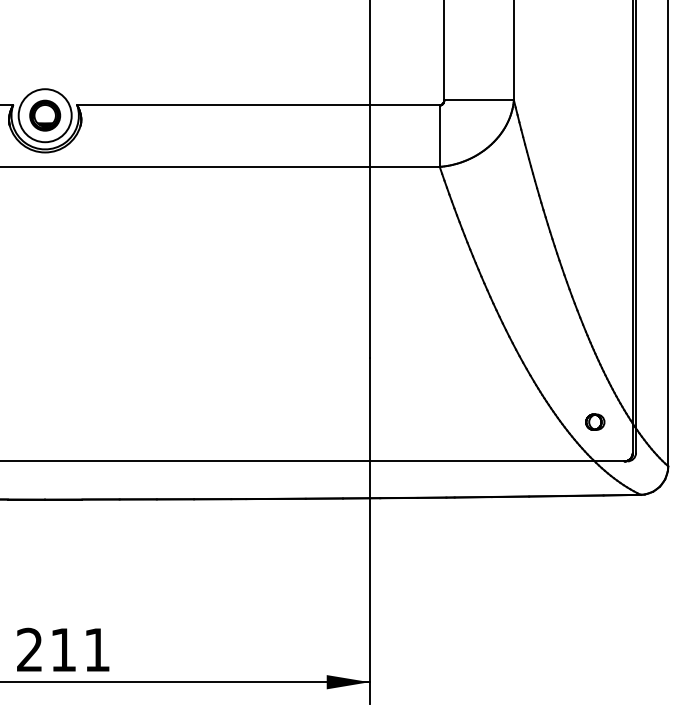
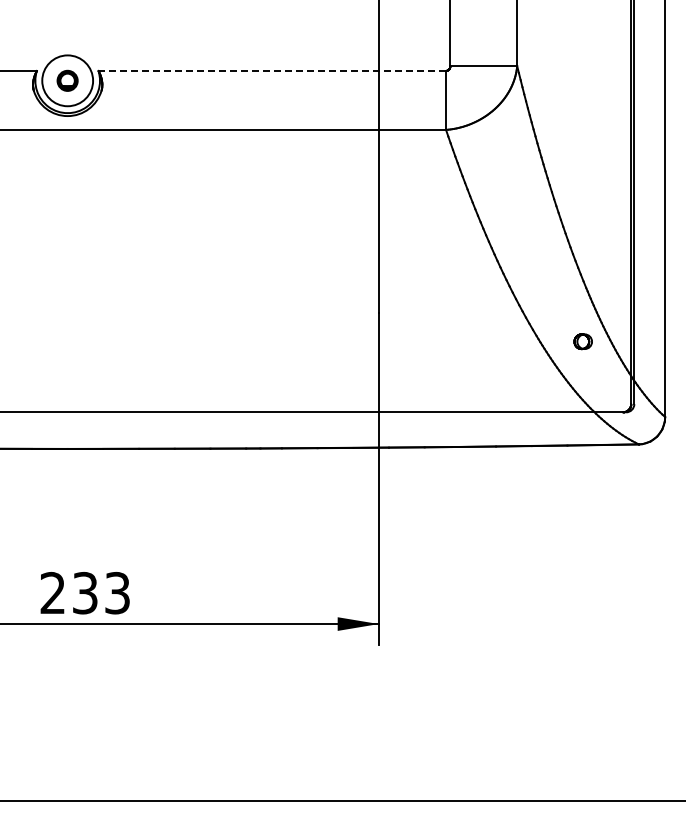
line: (258, 104) -> (272, 70), solid -> dashed
part: (44, 115) -> (67, 80), size x0.7
part: (594, 421) -> (582, 341), moved
text: (80, 649) -> (101, 592), 211 -> 233

